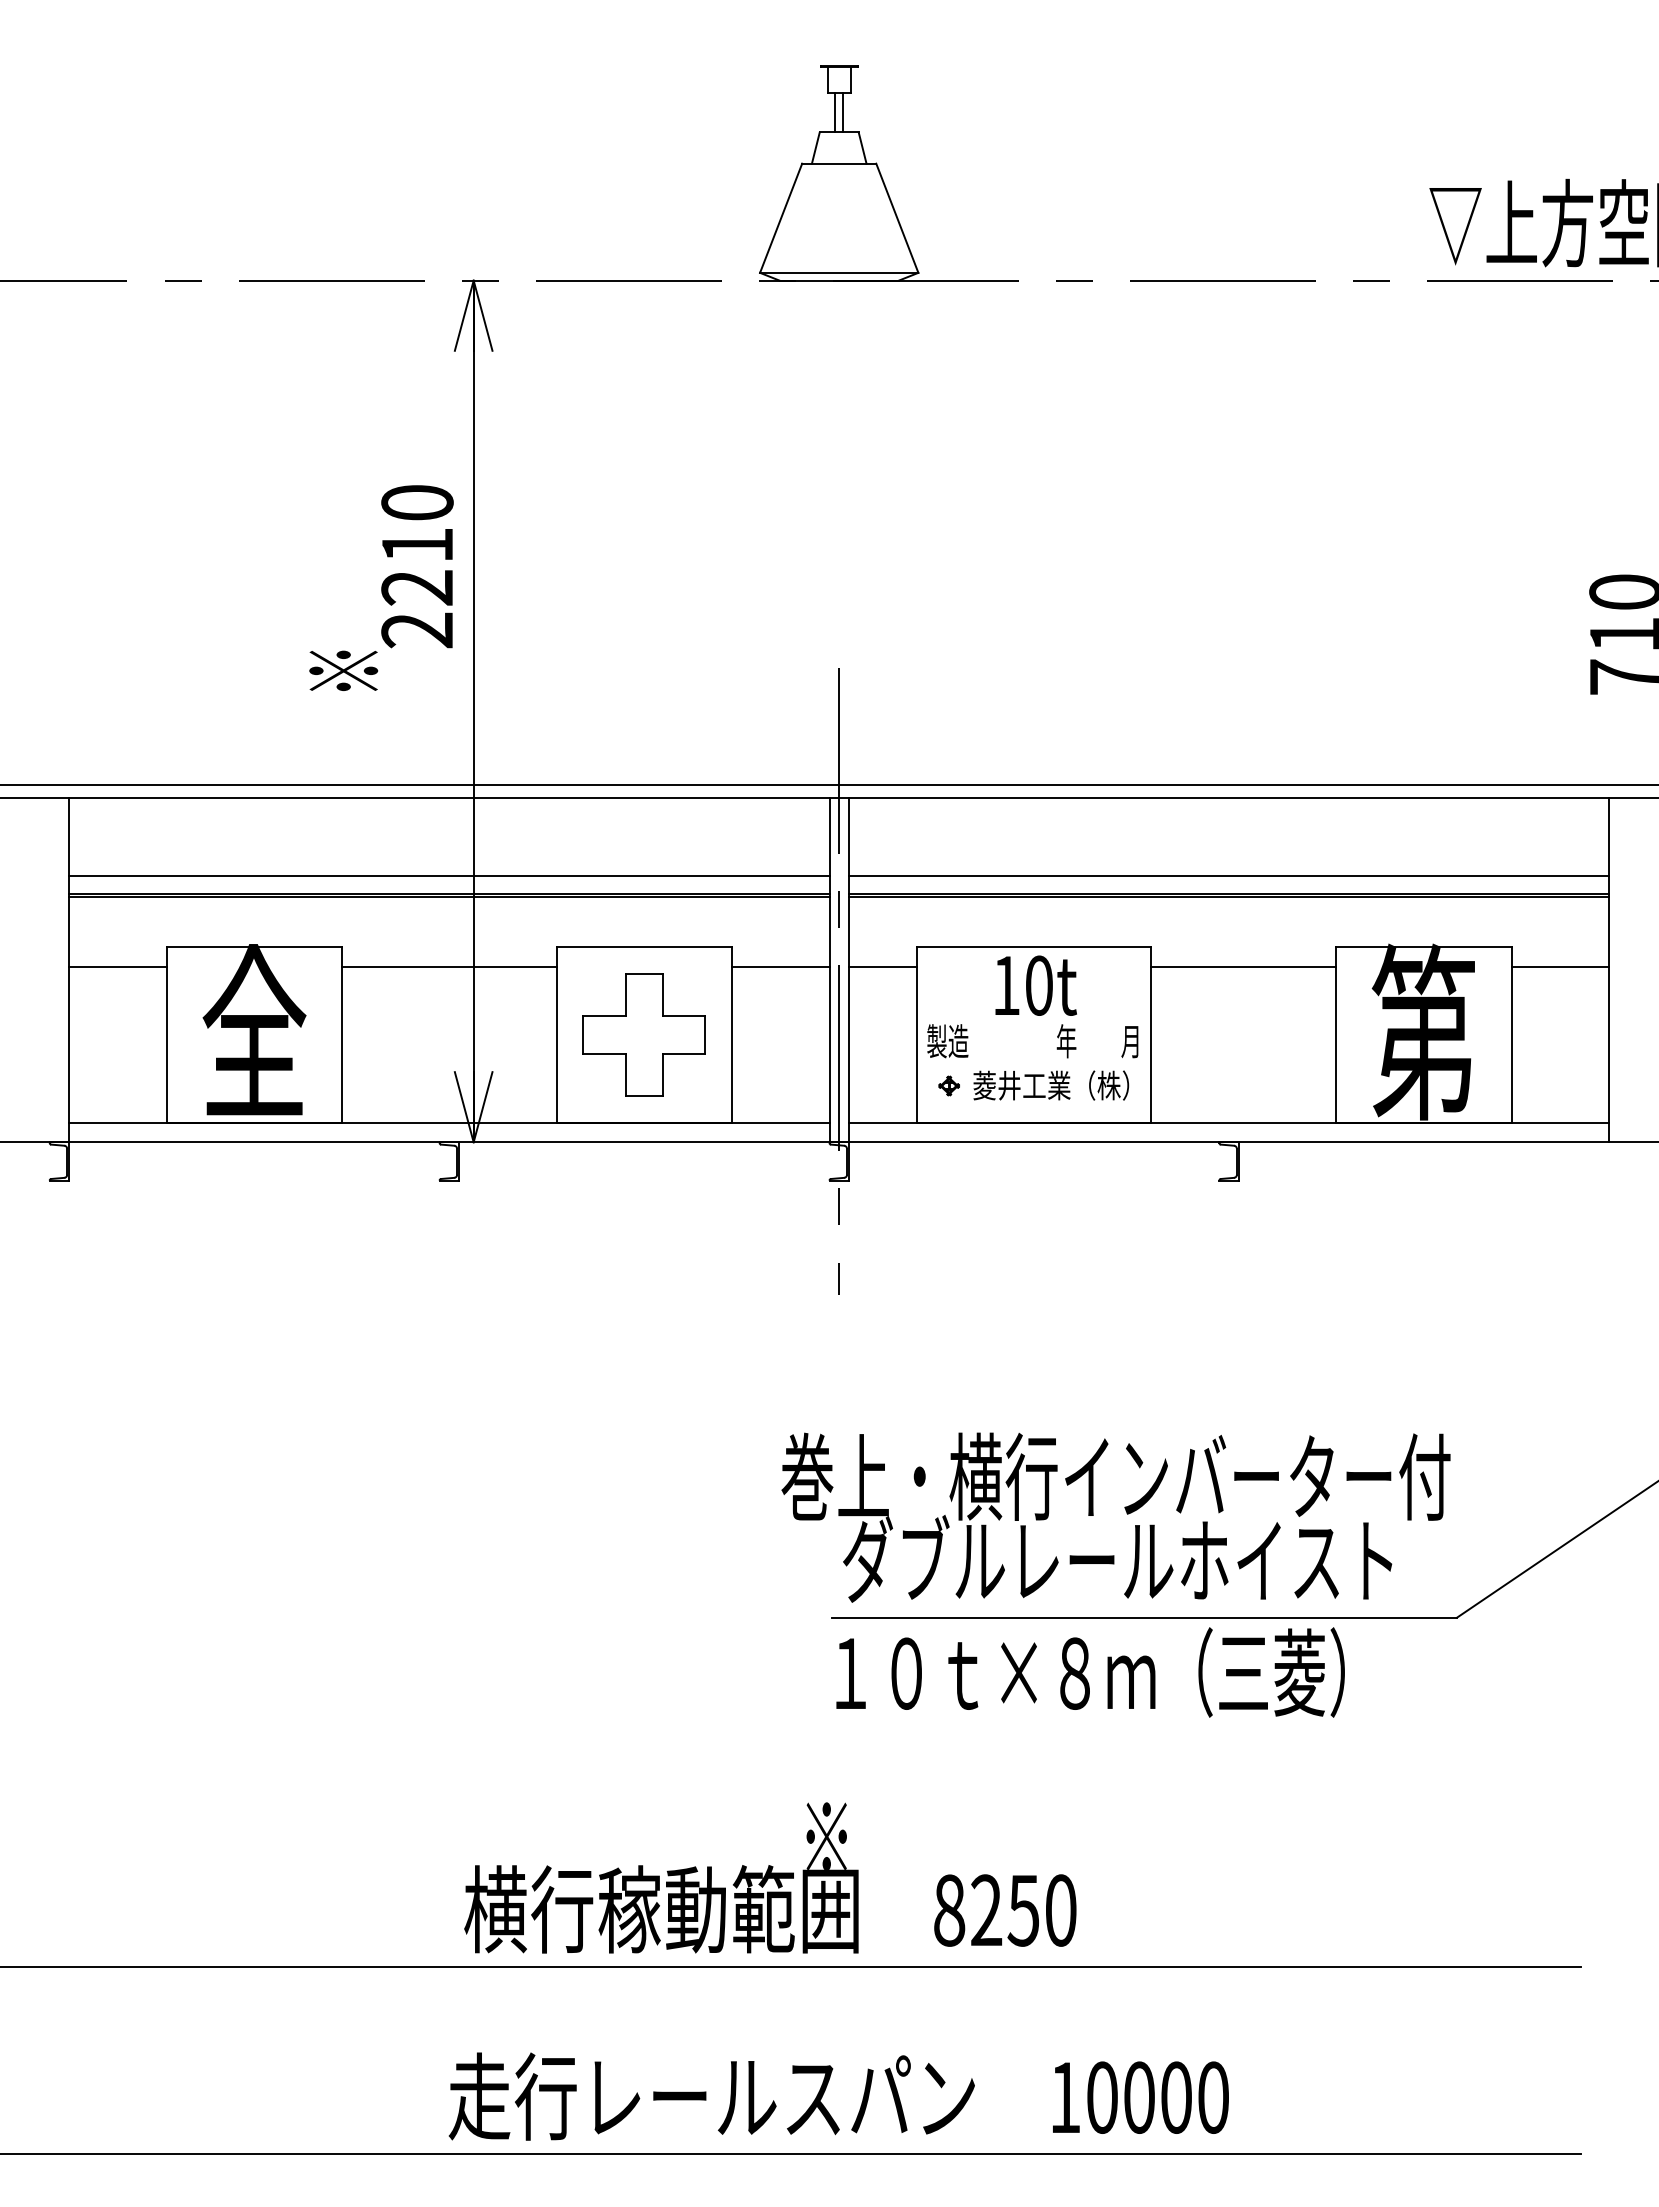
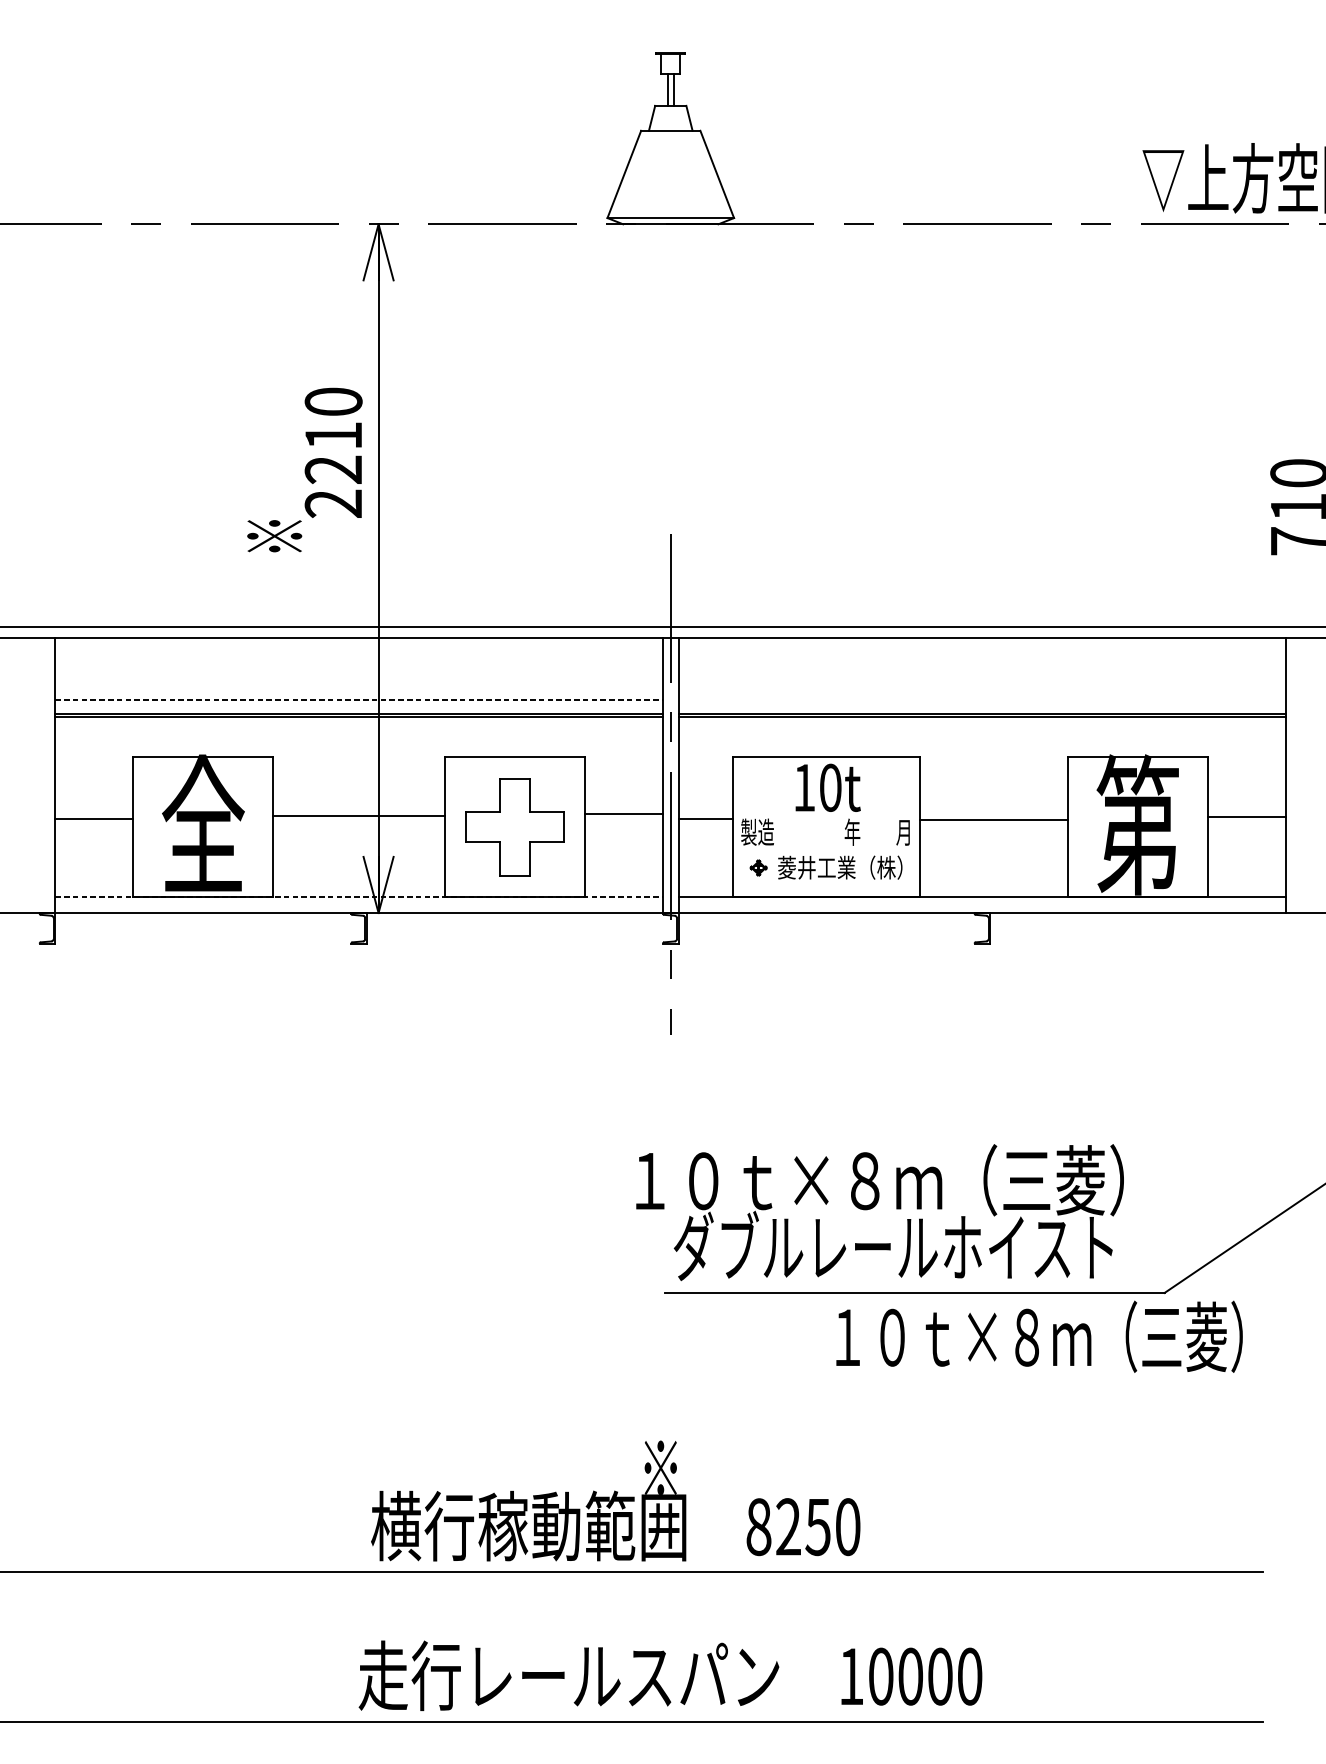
line: (449, 876) -> (359, 700), solid -> dashed
line: (1228, 876) -> (981, 700), removed
line: (117, 966) -> (93, 818), moved
line: (449, 966) -> (359, 815), moved
line: (780, 966) -> (623, 813), moved
line: (882, 966) -> (705, 818), moved
line: (1243, 966) -> (993, 819), moved
line: (1560, 966) -> (1247, 816), moved
line: (449, 1122) -> (359, 897), solid -> dashed
text: (1115, 1476) -> (891, 1180), 巻上・横行インバーター付 -> １０ｔ×８ｍ（三菱）
text: (1090, 1672) -> (1039, 1336), moved

